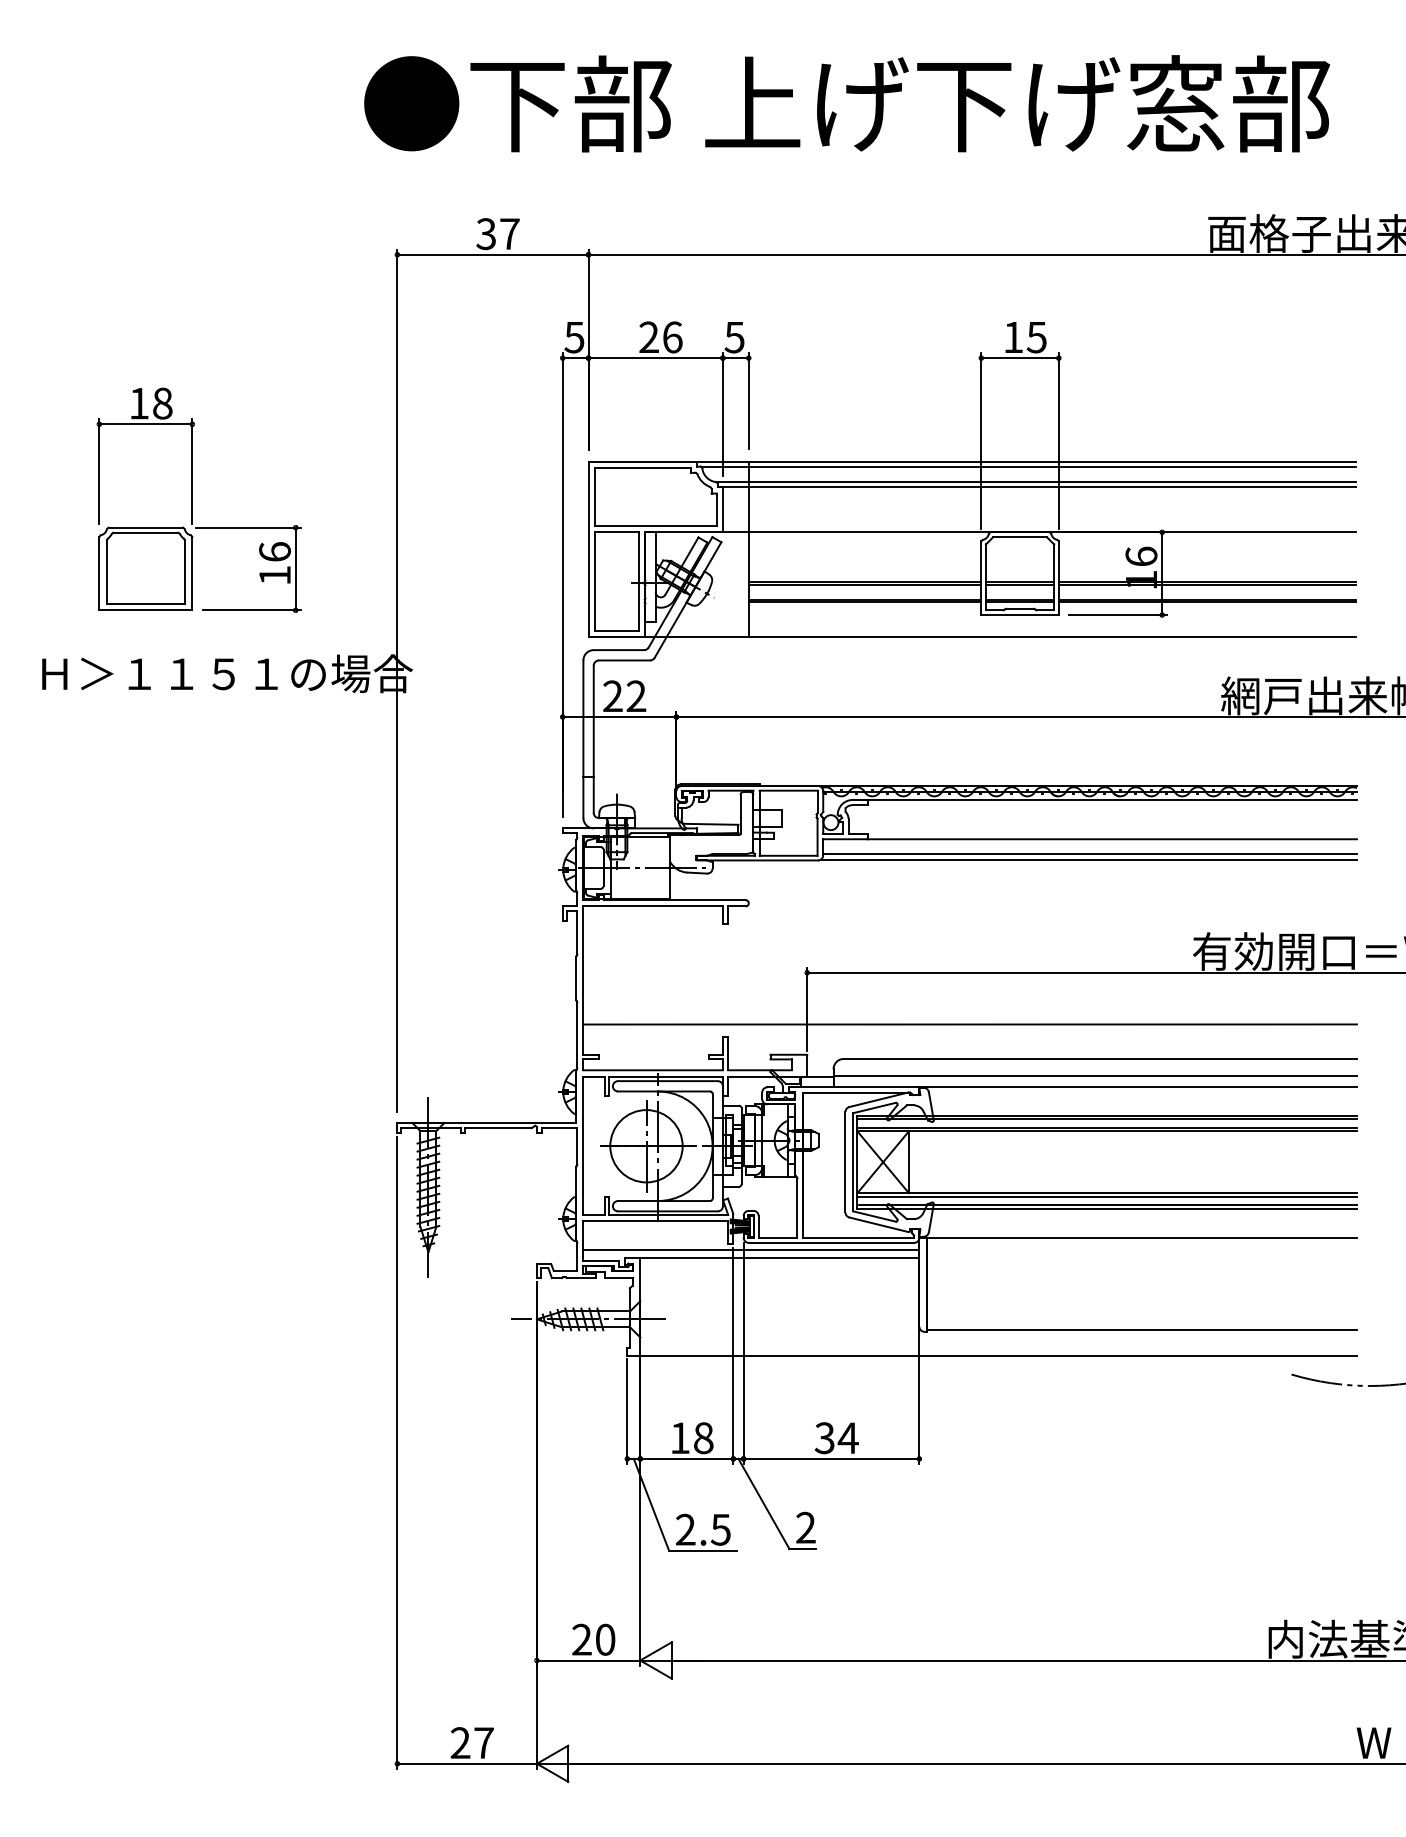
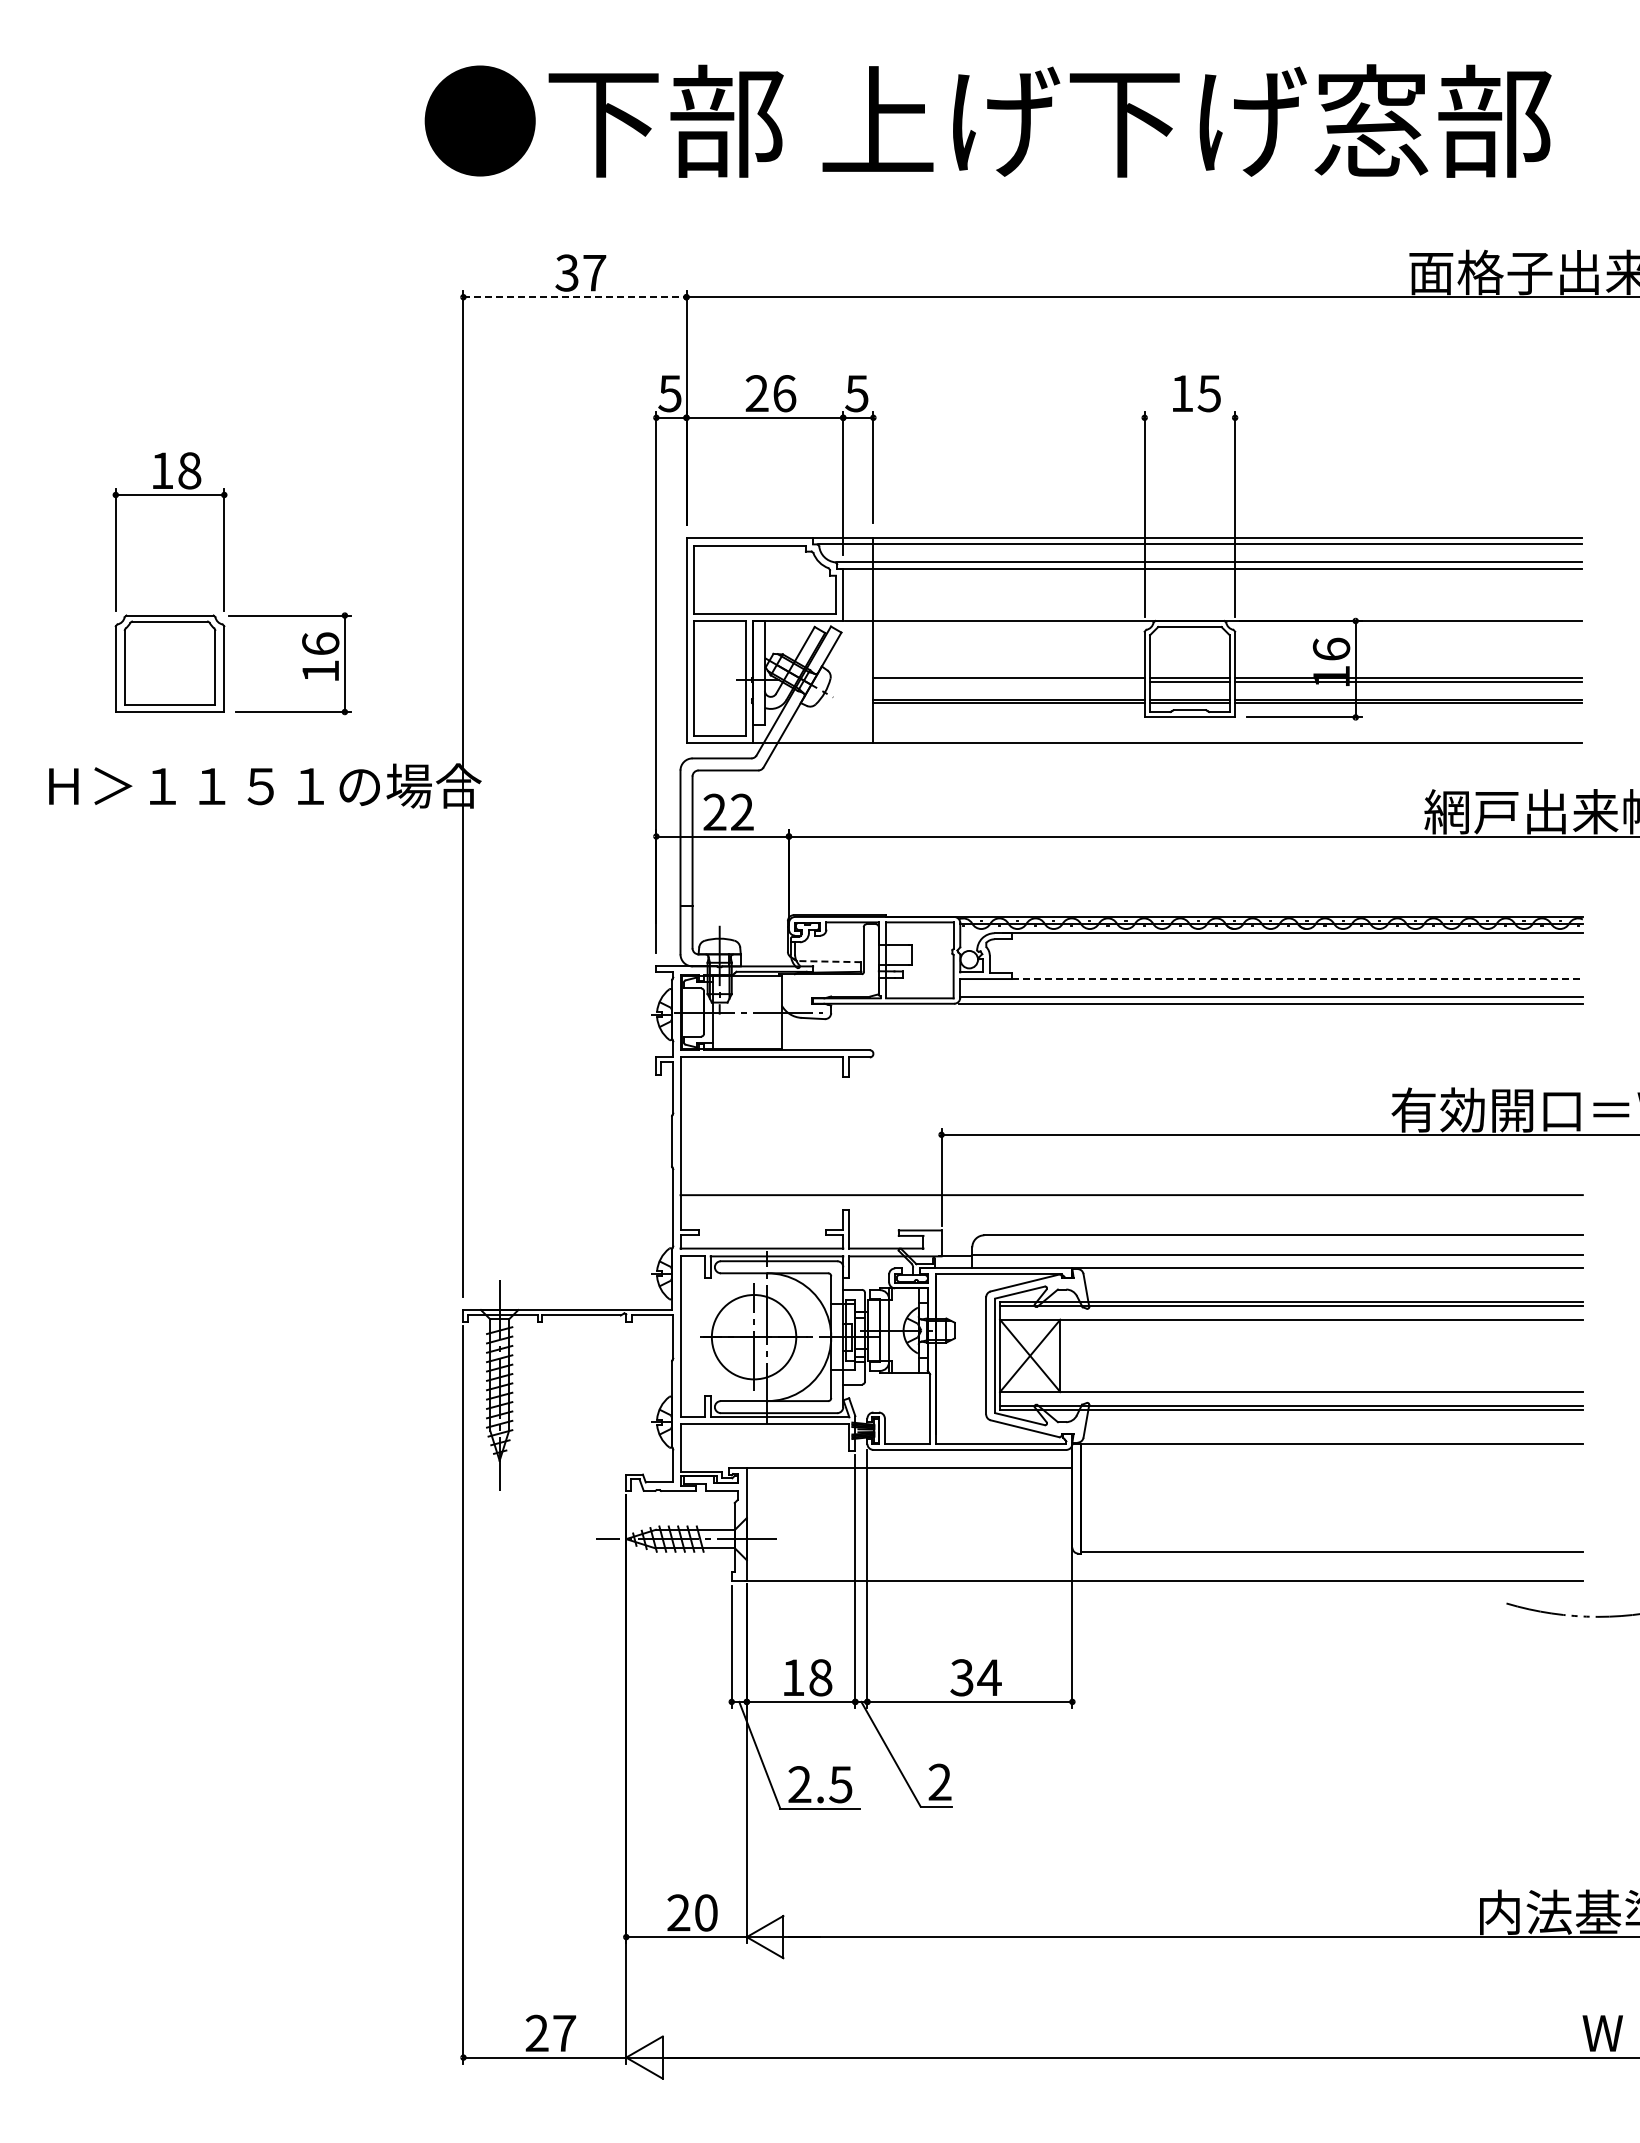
line: (492, 255) -> (574, 297), solid -> dashed
line: (1019, 357) -> (1189, 417), removed
line: (864, 584) -> (1008, 681), removed
line: (710, 824) -> (828, 961), solid -> dashed
line: (1112, 839) -> (1297, 979), solid -> dashed
line: (1107, 1127) -> (1291, 1315), removed
line: (1107, 1197) -> (1291, 1396), removed
line: (751, 1250) -> (876, 1458), removed

